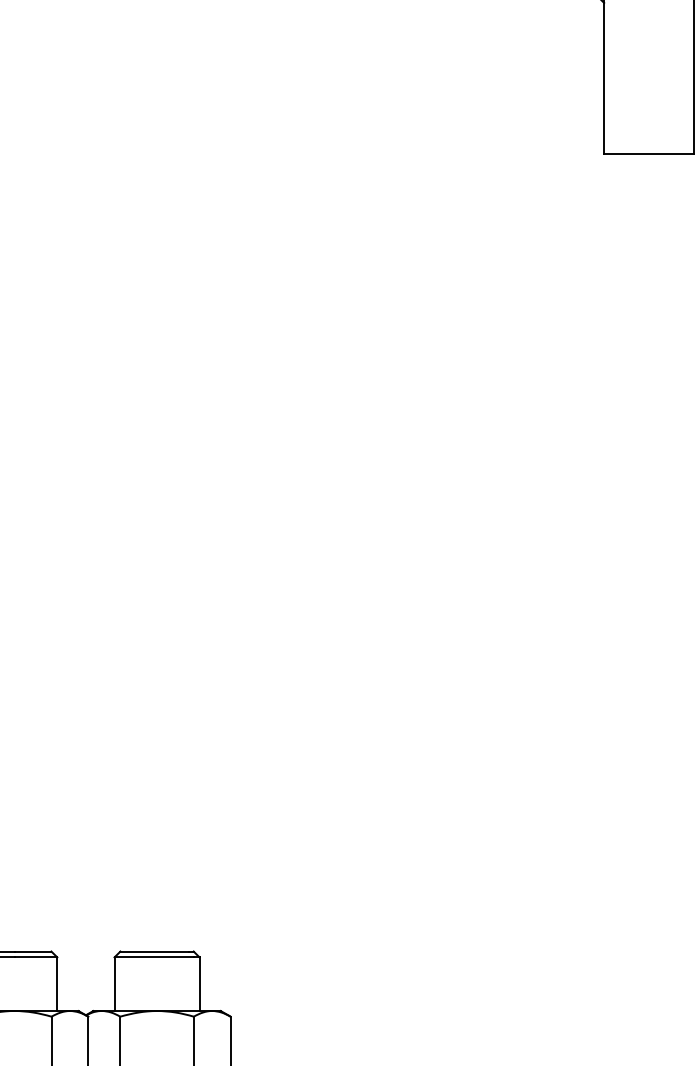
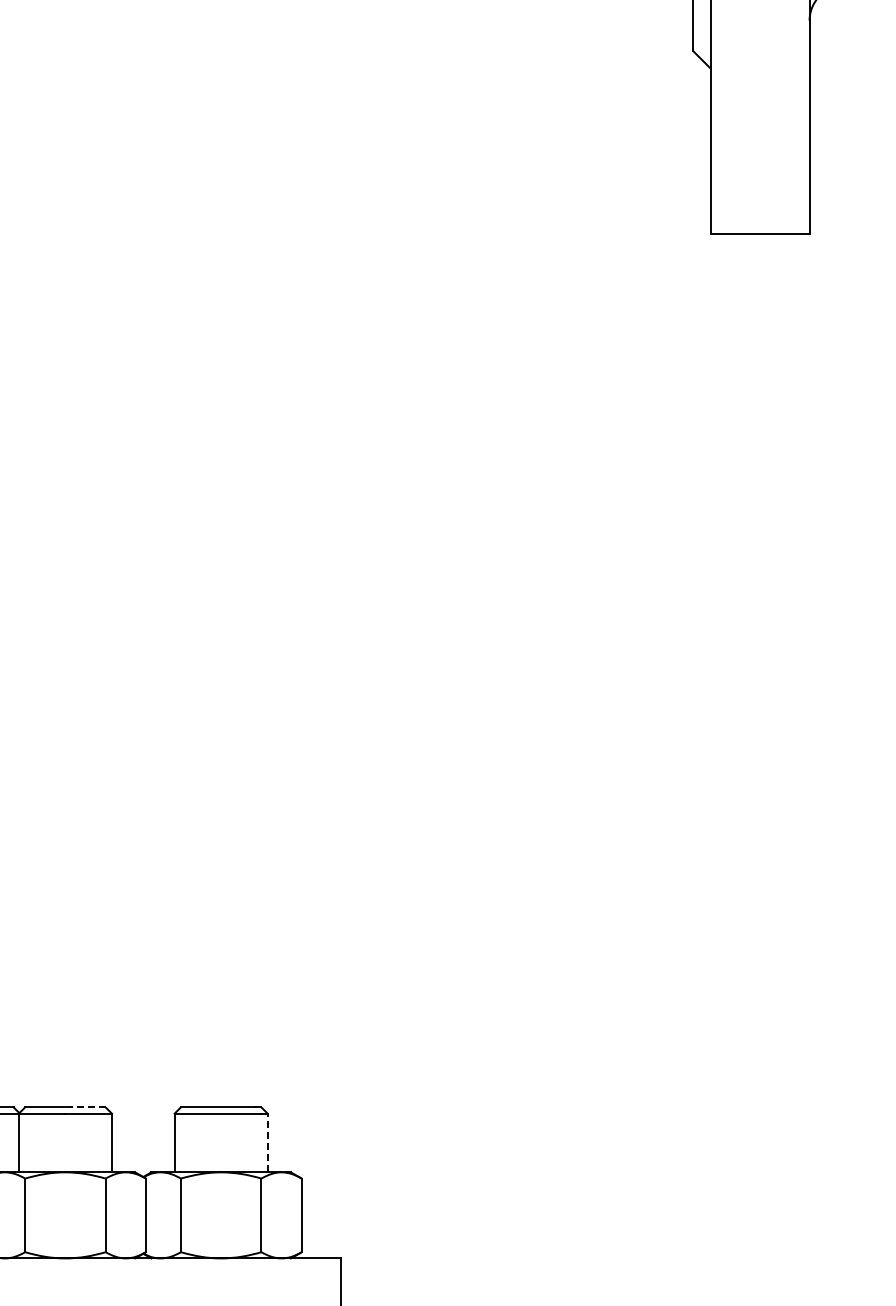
line: (32, 951) -> (84, 1107), solid -> dashed
line: (199, 983) -> (267, 1142), solid -> dashed

